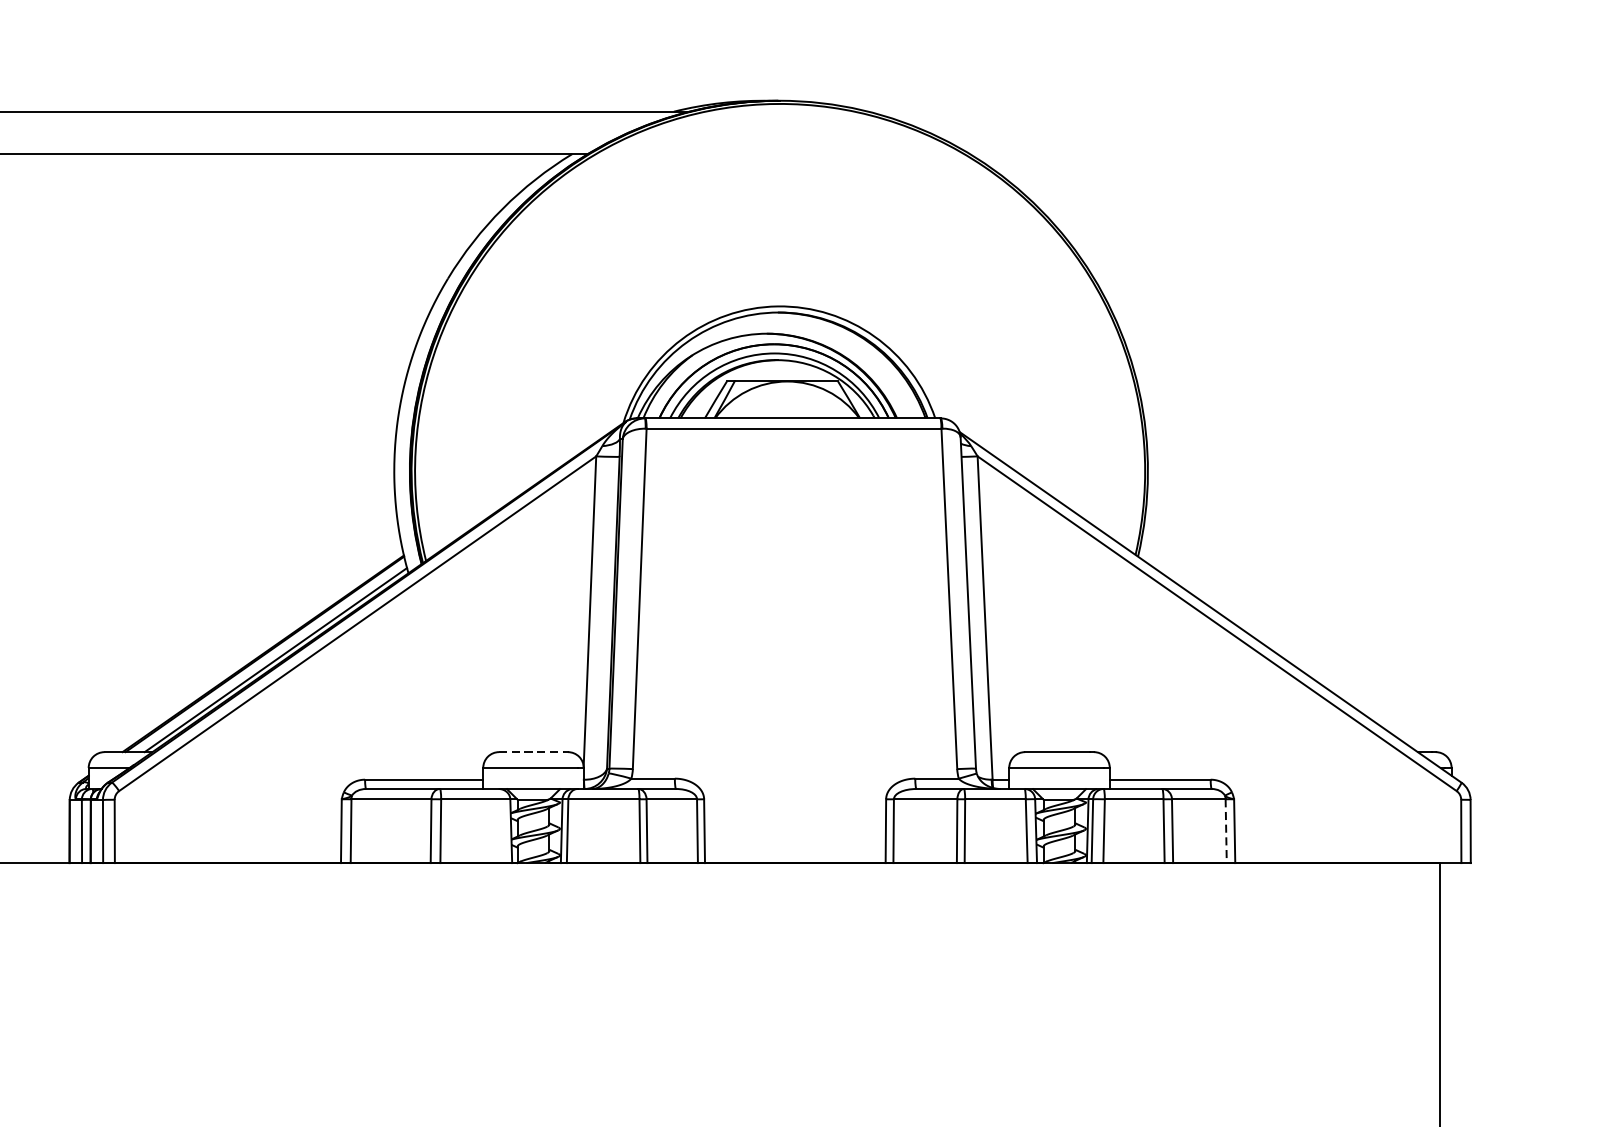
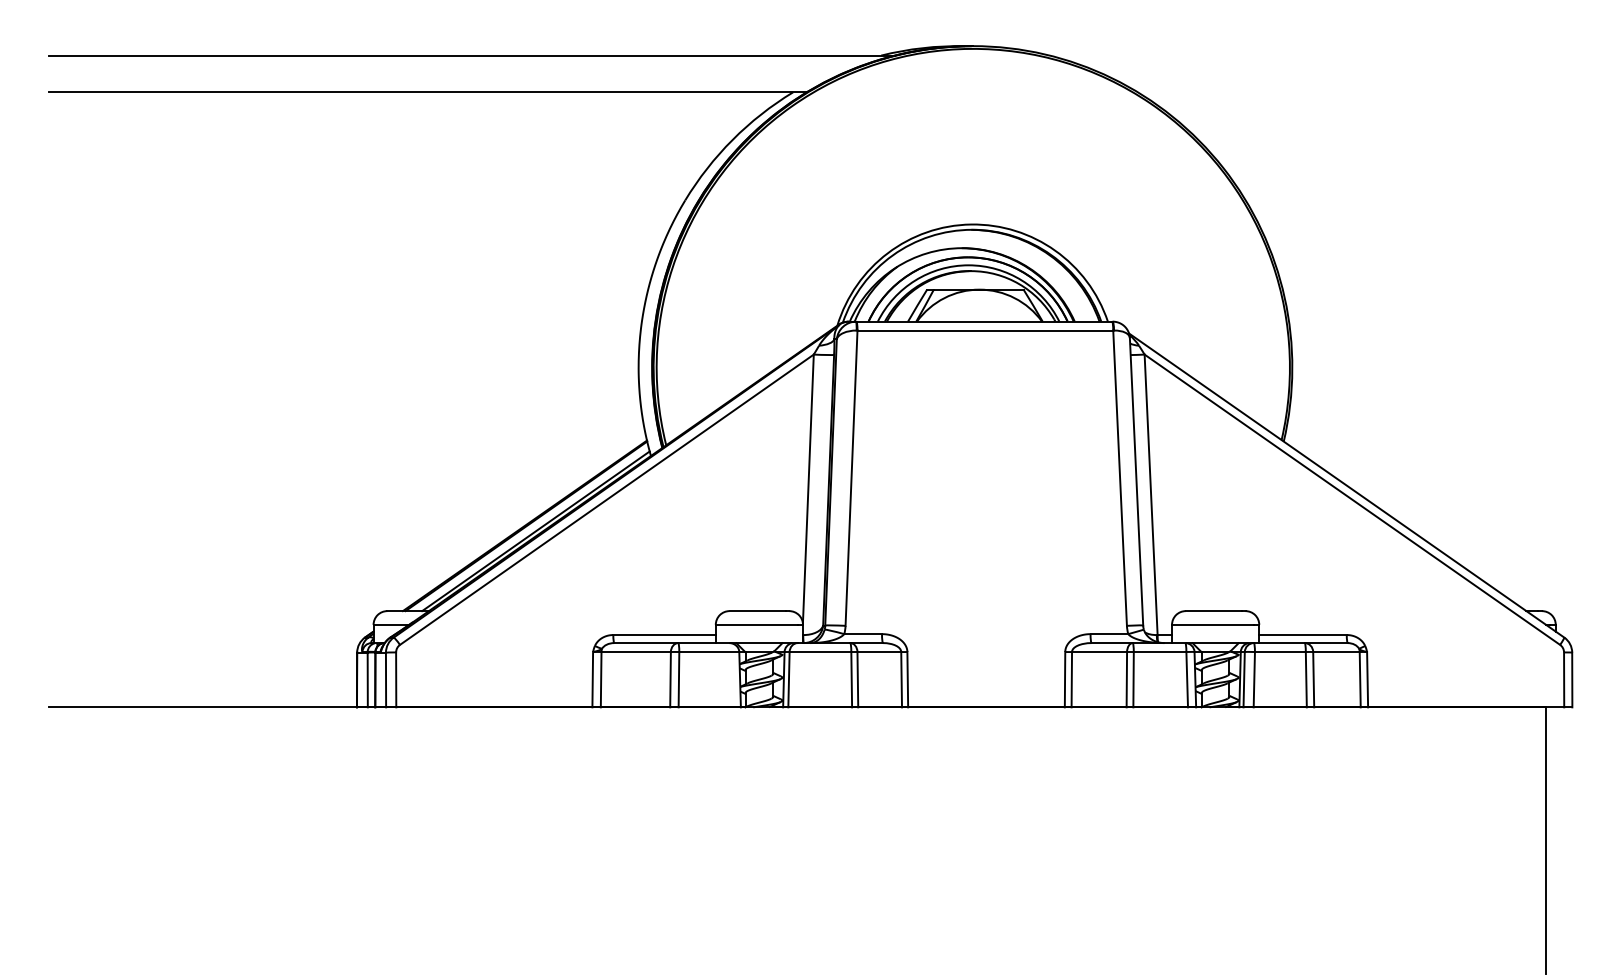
line: (532, 752) -> (758, 611), dashed -> solid
line: (1226, 830) -> (1360, 679), dashed -> solid

